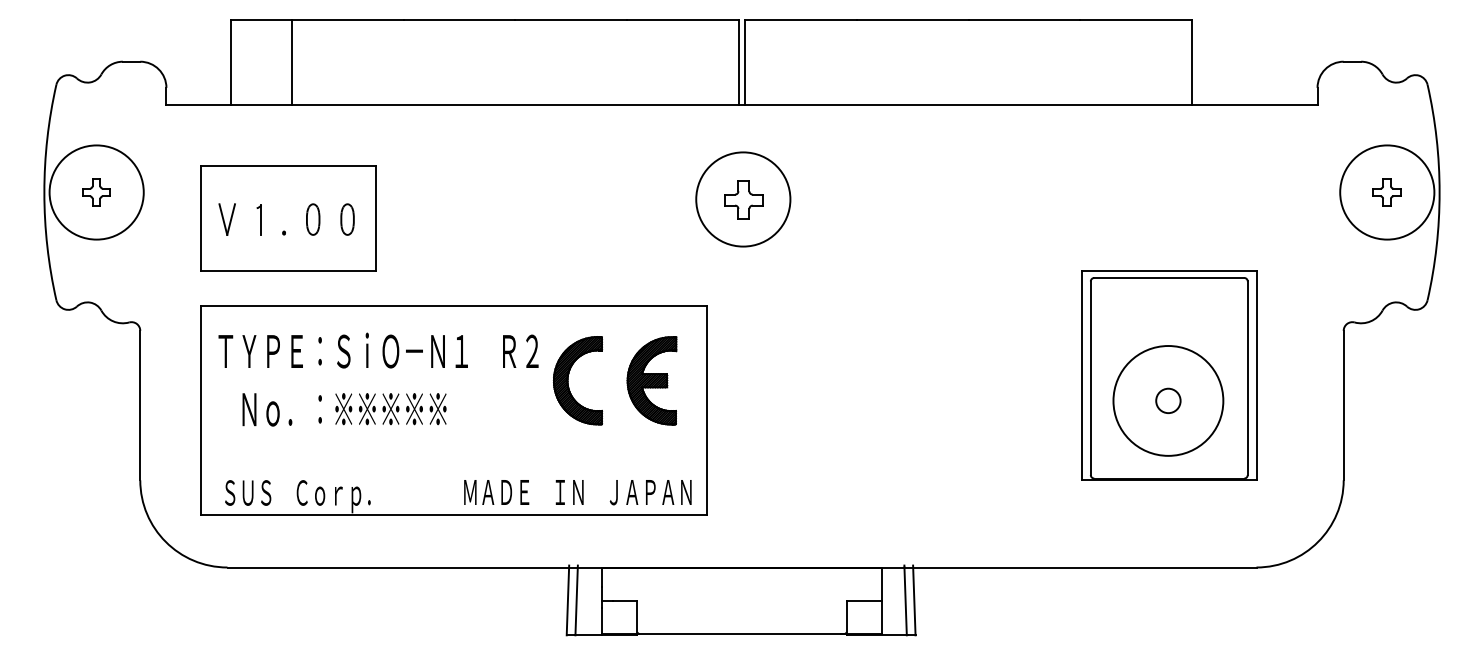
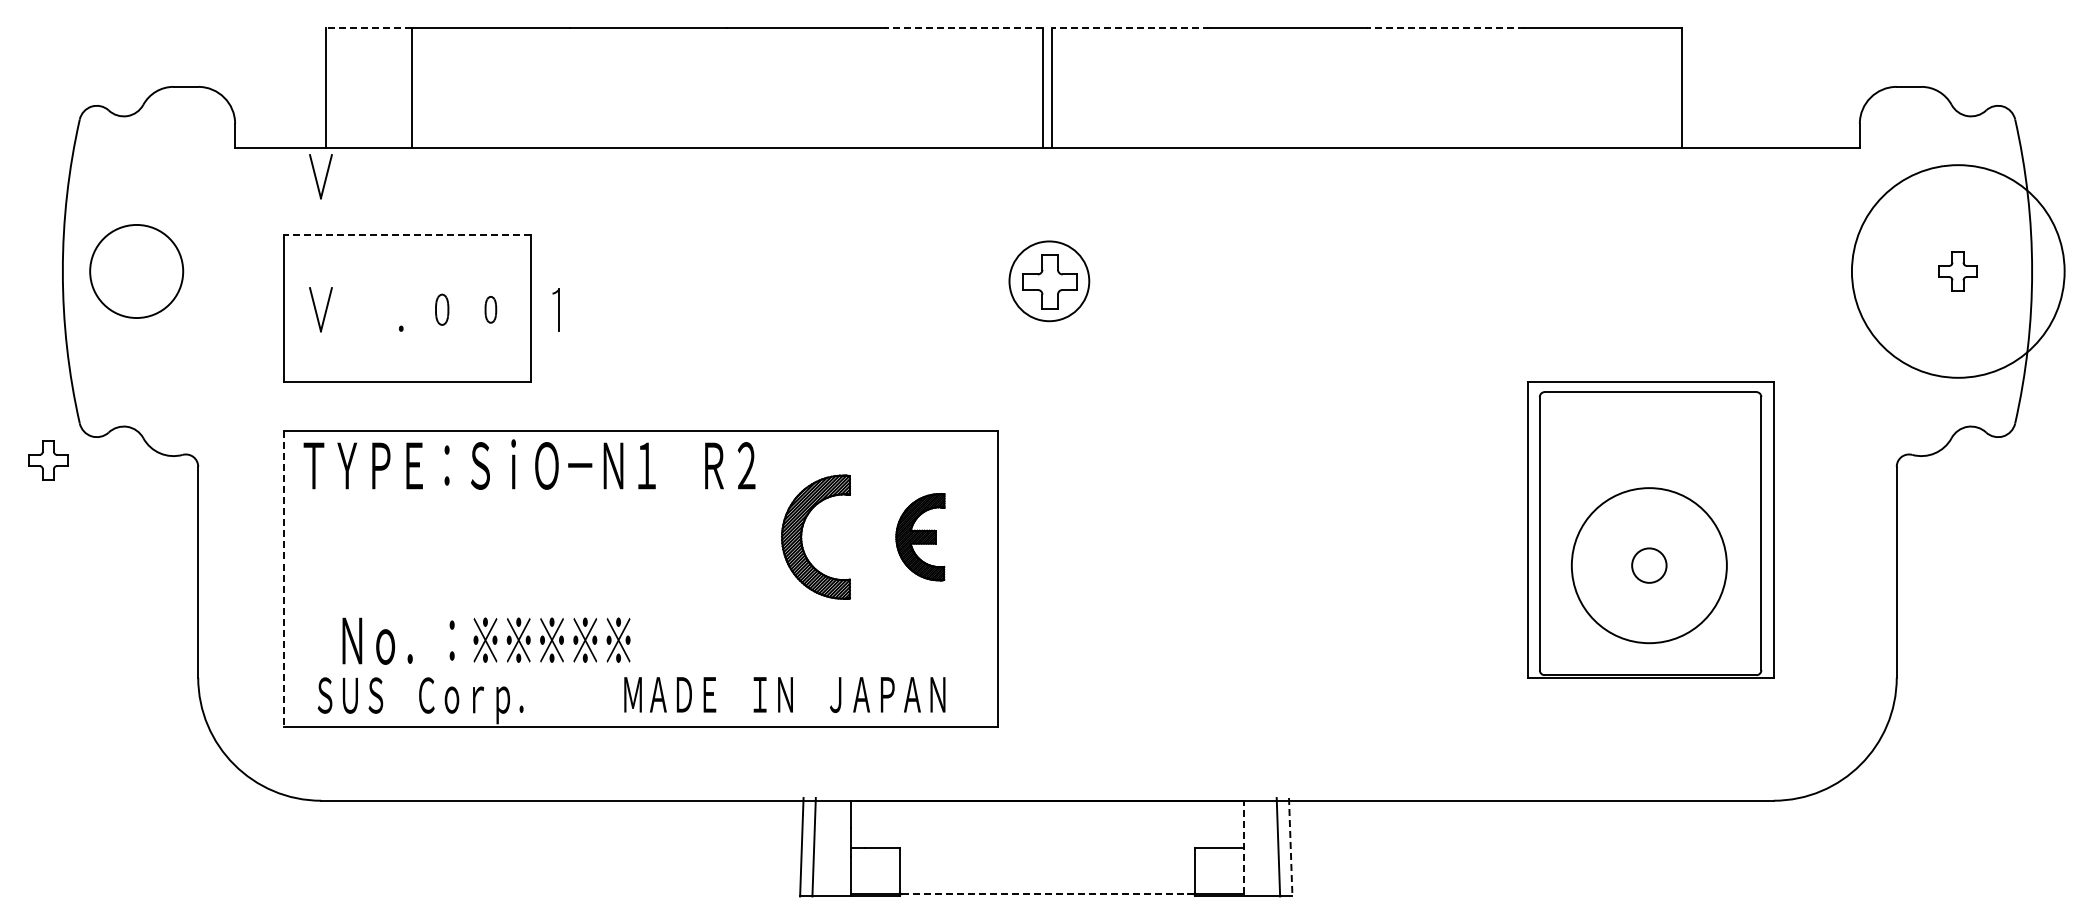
line: (260, 19) -> (368, 27), solid -> dashed
line: (682, 19) -> (963, 27), solid -> dashed
line: (800, 19) -> (1130, 27), solid -> dashed
line: (1024, 19) -> (1446, 27), solid -> dashed
part: (226, 125) -> (320, 176), added
line: (287, 166) -> (406, 234), solid -> dashed
circle: (96, 192) -> (136, 271), size x0.7
part: (96, 192) -> (48, 460), moved
circle: (1386, 192) -> (1957, 271), size x1.6
circle: (742, 198) -> (1048, 280), size x0.6
part: (258, 219) -> (555, 309), moved
part: (312, 219) -> (441, 309), size x0.7
part: (347, 219) -> (490, 309), size x0.6
text: (378, 350) -> (529, 464), moved
part: (652, 380) -> (920, 536), size x0.7
text: (344, 409) -> (486, 640), moved
line: (201, 410) -> (284, 579), solid -> dashed
text: (577, 492) -> (784, 694), moved
line: (881, 600) -> (1244, 847), solid -> dashed
line: (914, 600) -> (1290, 847), solid -> dashed
line: (742, 633) -> (1047, 894), solid -> dashed

